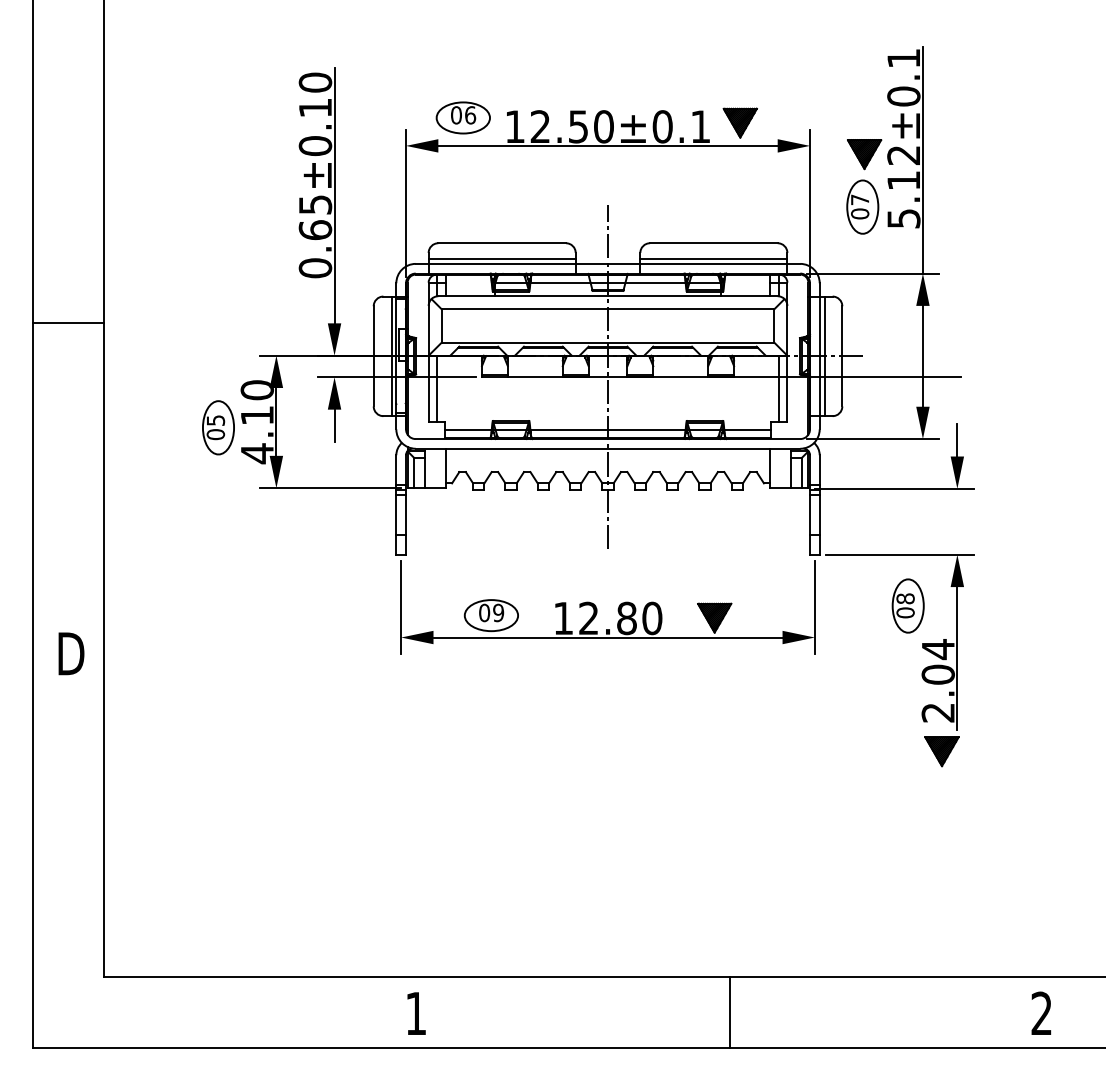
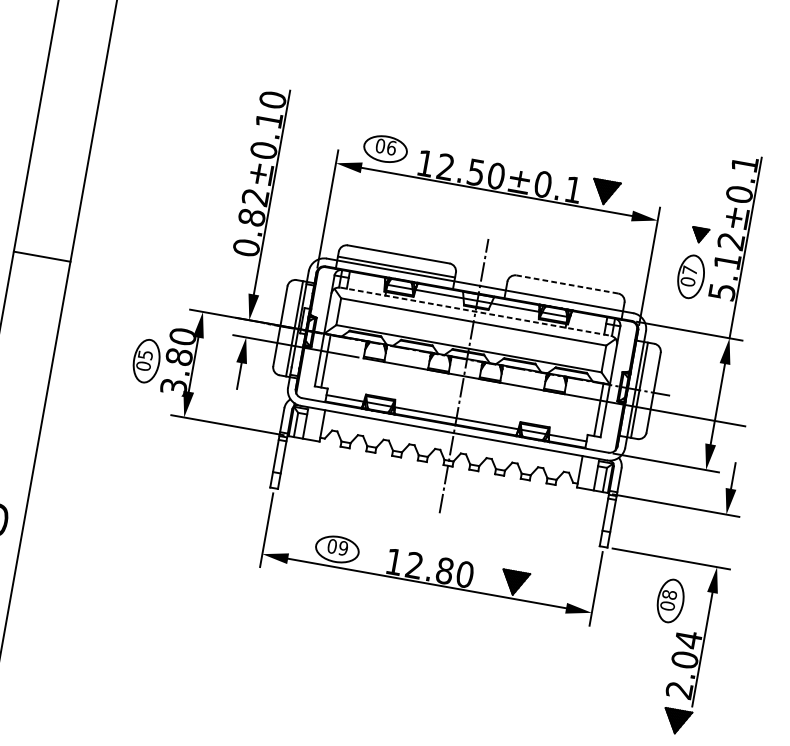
part: (864, 154) -> (699, 235), size x0.6
text: (315, 217) -> (253, 207), 0.65±0.10 -> 0.82±0.10
line: (713, 243) -> (567, 284), solid -> dashed
line: (713, 259) -> (564, 297), removed
line: (608, 296) -> (475, 311), solid -> dashed
text: (257, 434) -> (176, 372), 4.10 -> 3.80

